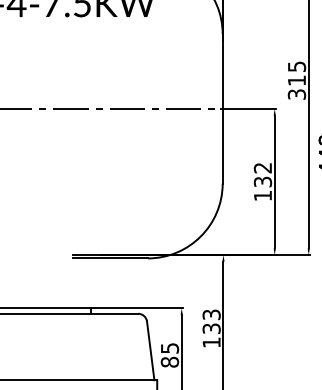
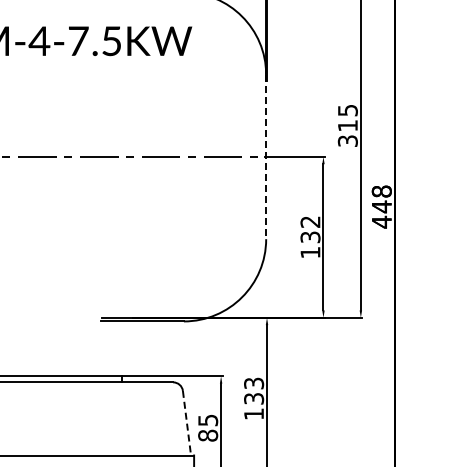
line: (222, 109) -> (266, 157), solid -> dashed
line: (150, 351) -> (186, 423), solid -> dashed

